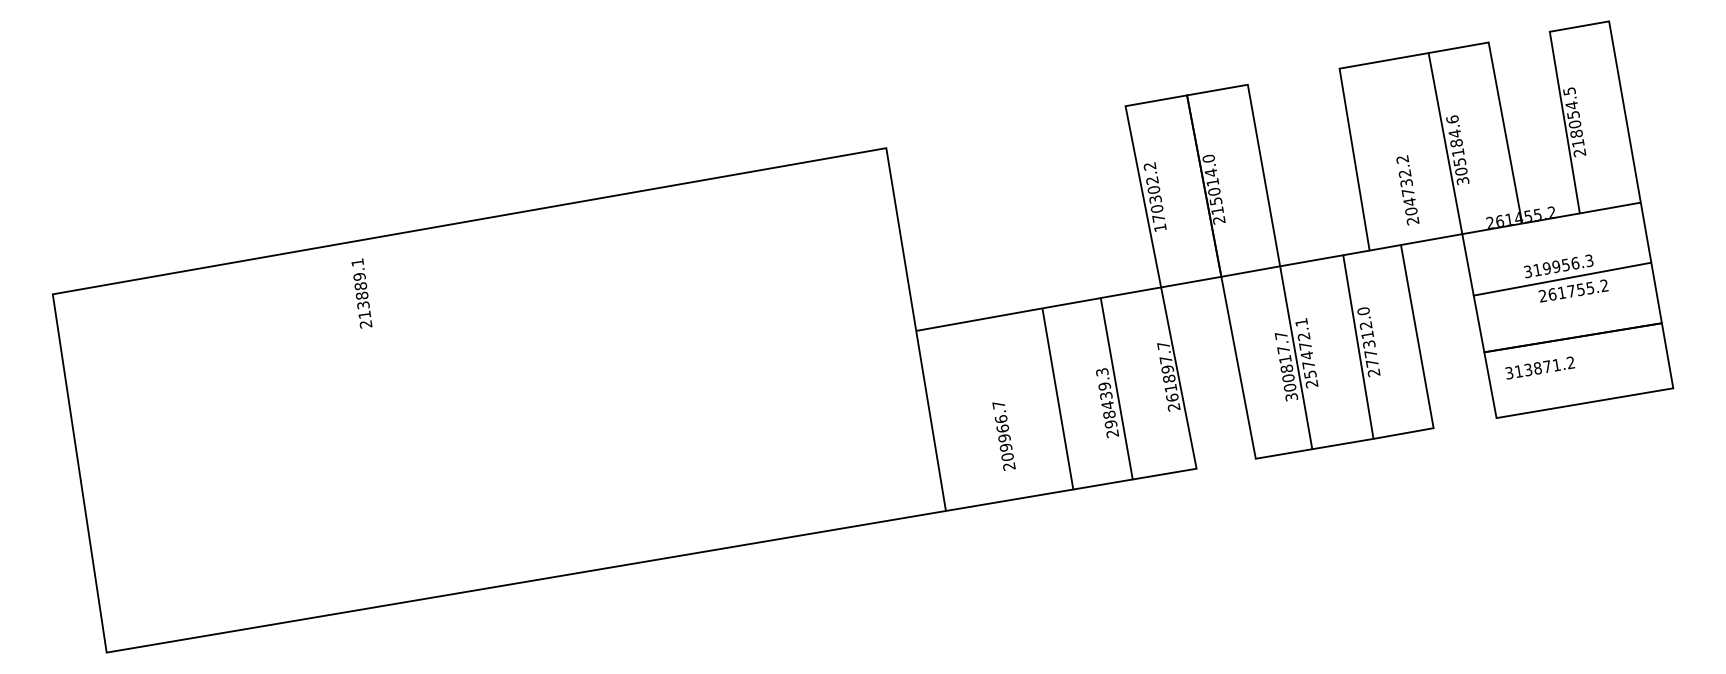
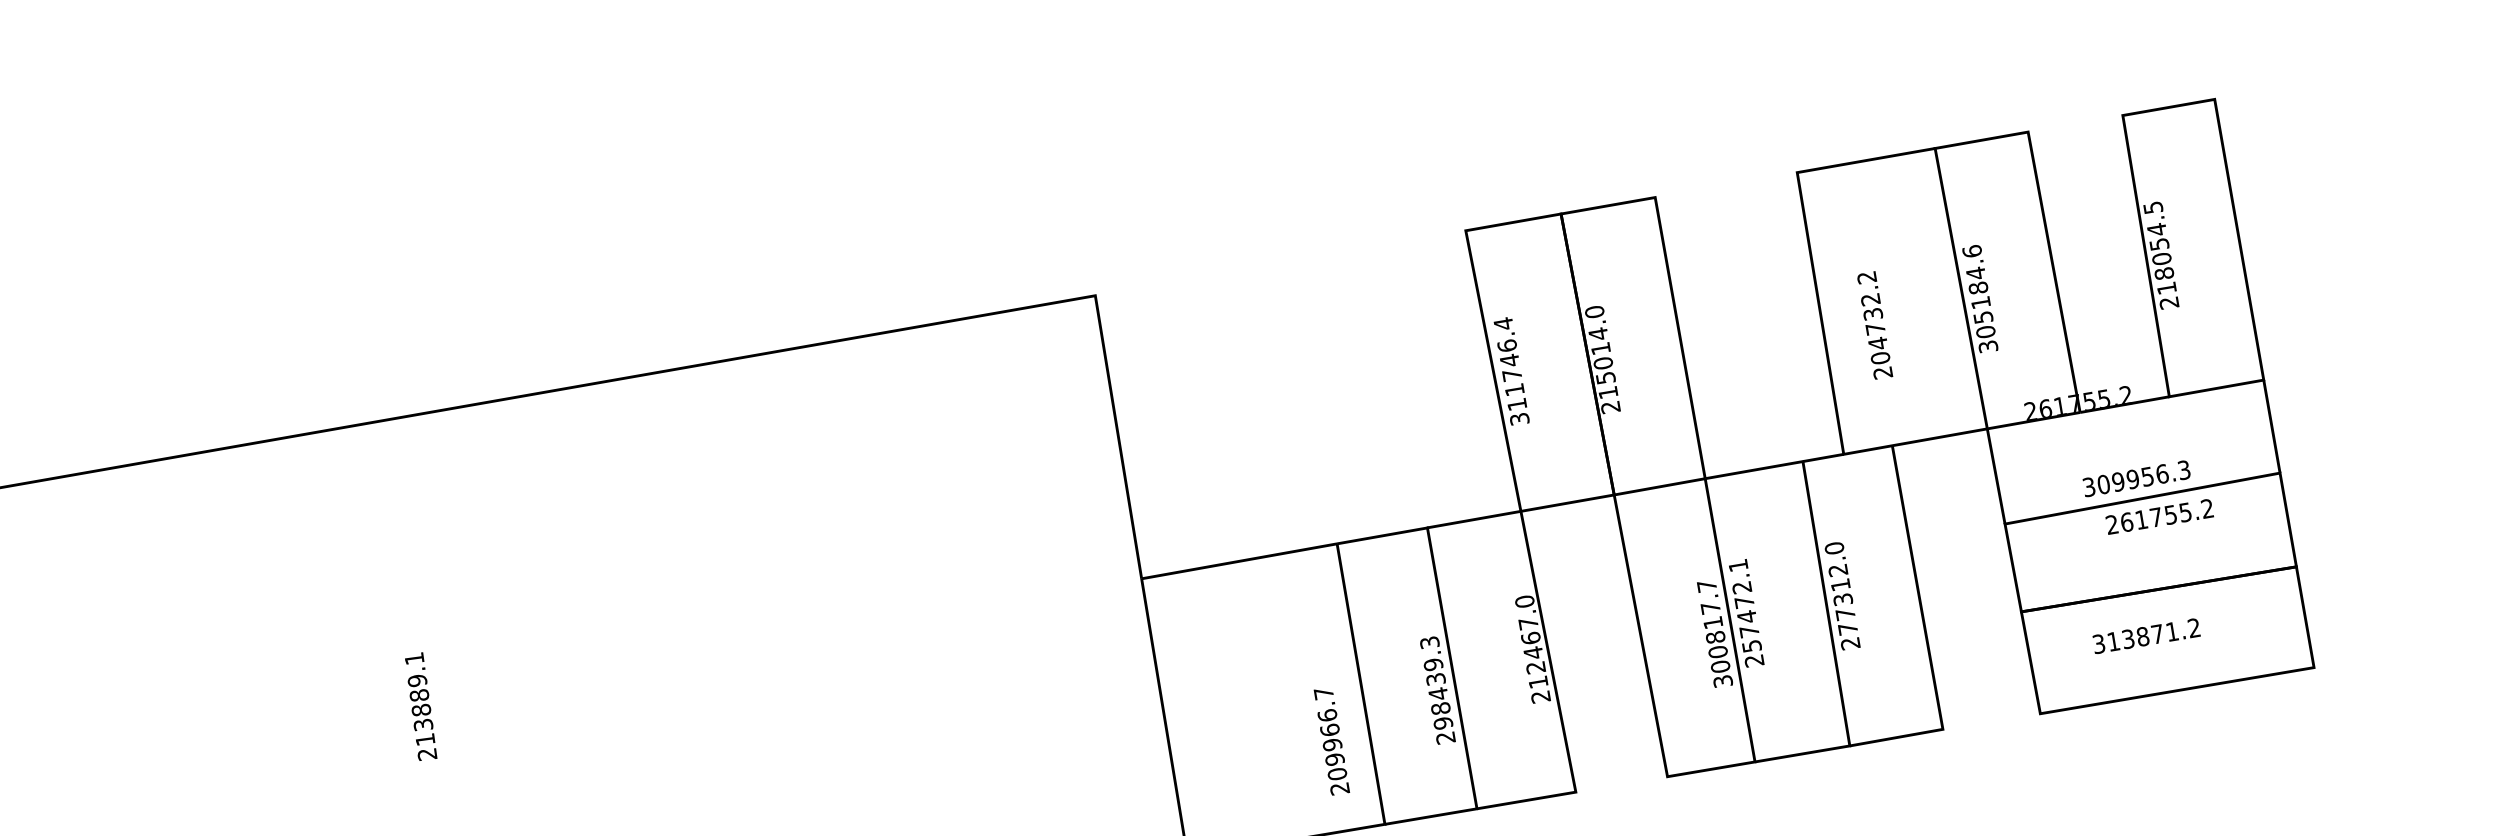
text: (1407, 190) -> (1874, 325), moved
text: (1154, 196) -> (1510, 370), 170302.2 -> 311746.4
text: (1518, 217) -> (2074, 403), 261455.2 -> 261755.2
text: (1537, 269) -> (2103, 483), 319956.3 -> 309956.3
text: (361, 293) -> (420, 706), moved
text: (1540, 367) -> (2147, 635), moved
text: (1167, 371) -> (1530, 641), 261897.7 -> 212467.0
text: (1003, 436) -> (1331, 742), moved

